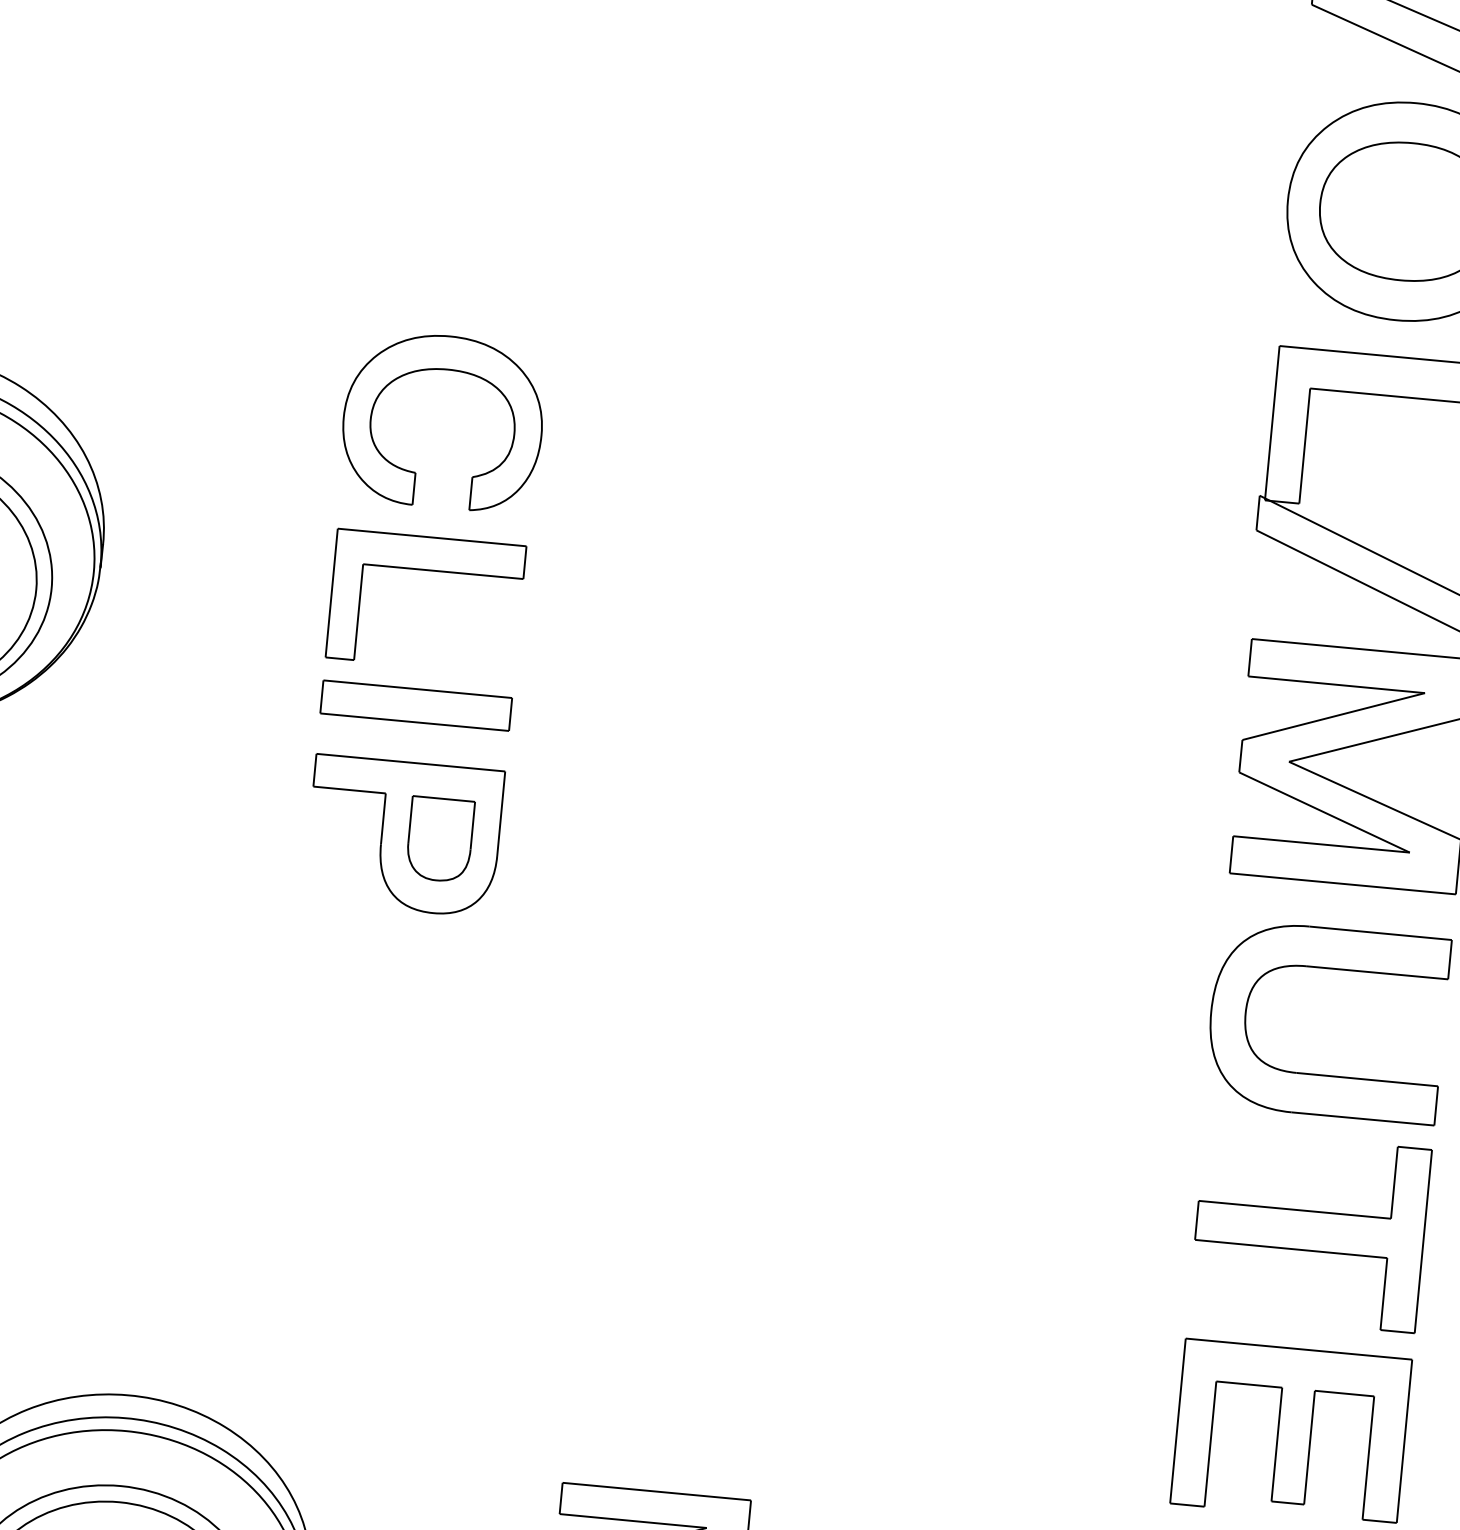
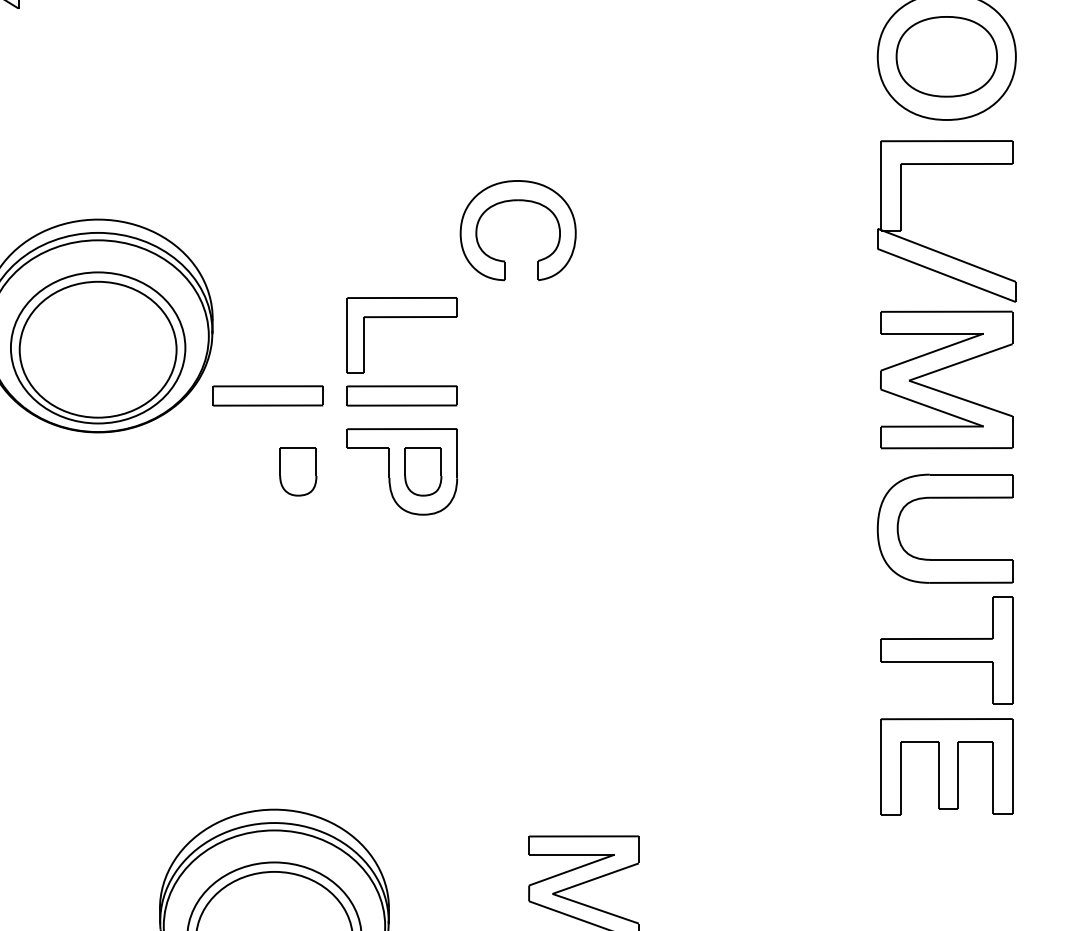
part: (446, 371) -> (517, 201), moved
part: (184, 683) -> (267, 395), added
part: (225, 818) -> (298, 471), added

